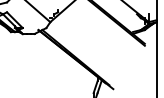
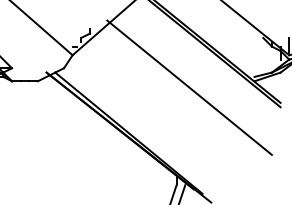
line: (103, 36) -> (189, 86), added

